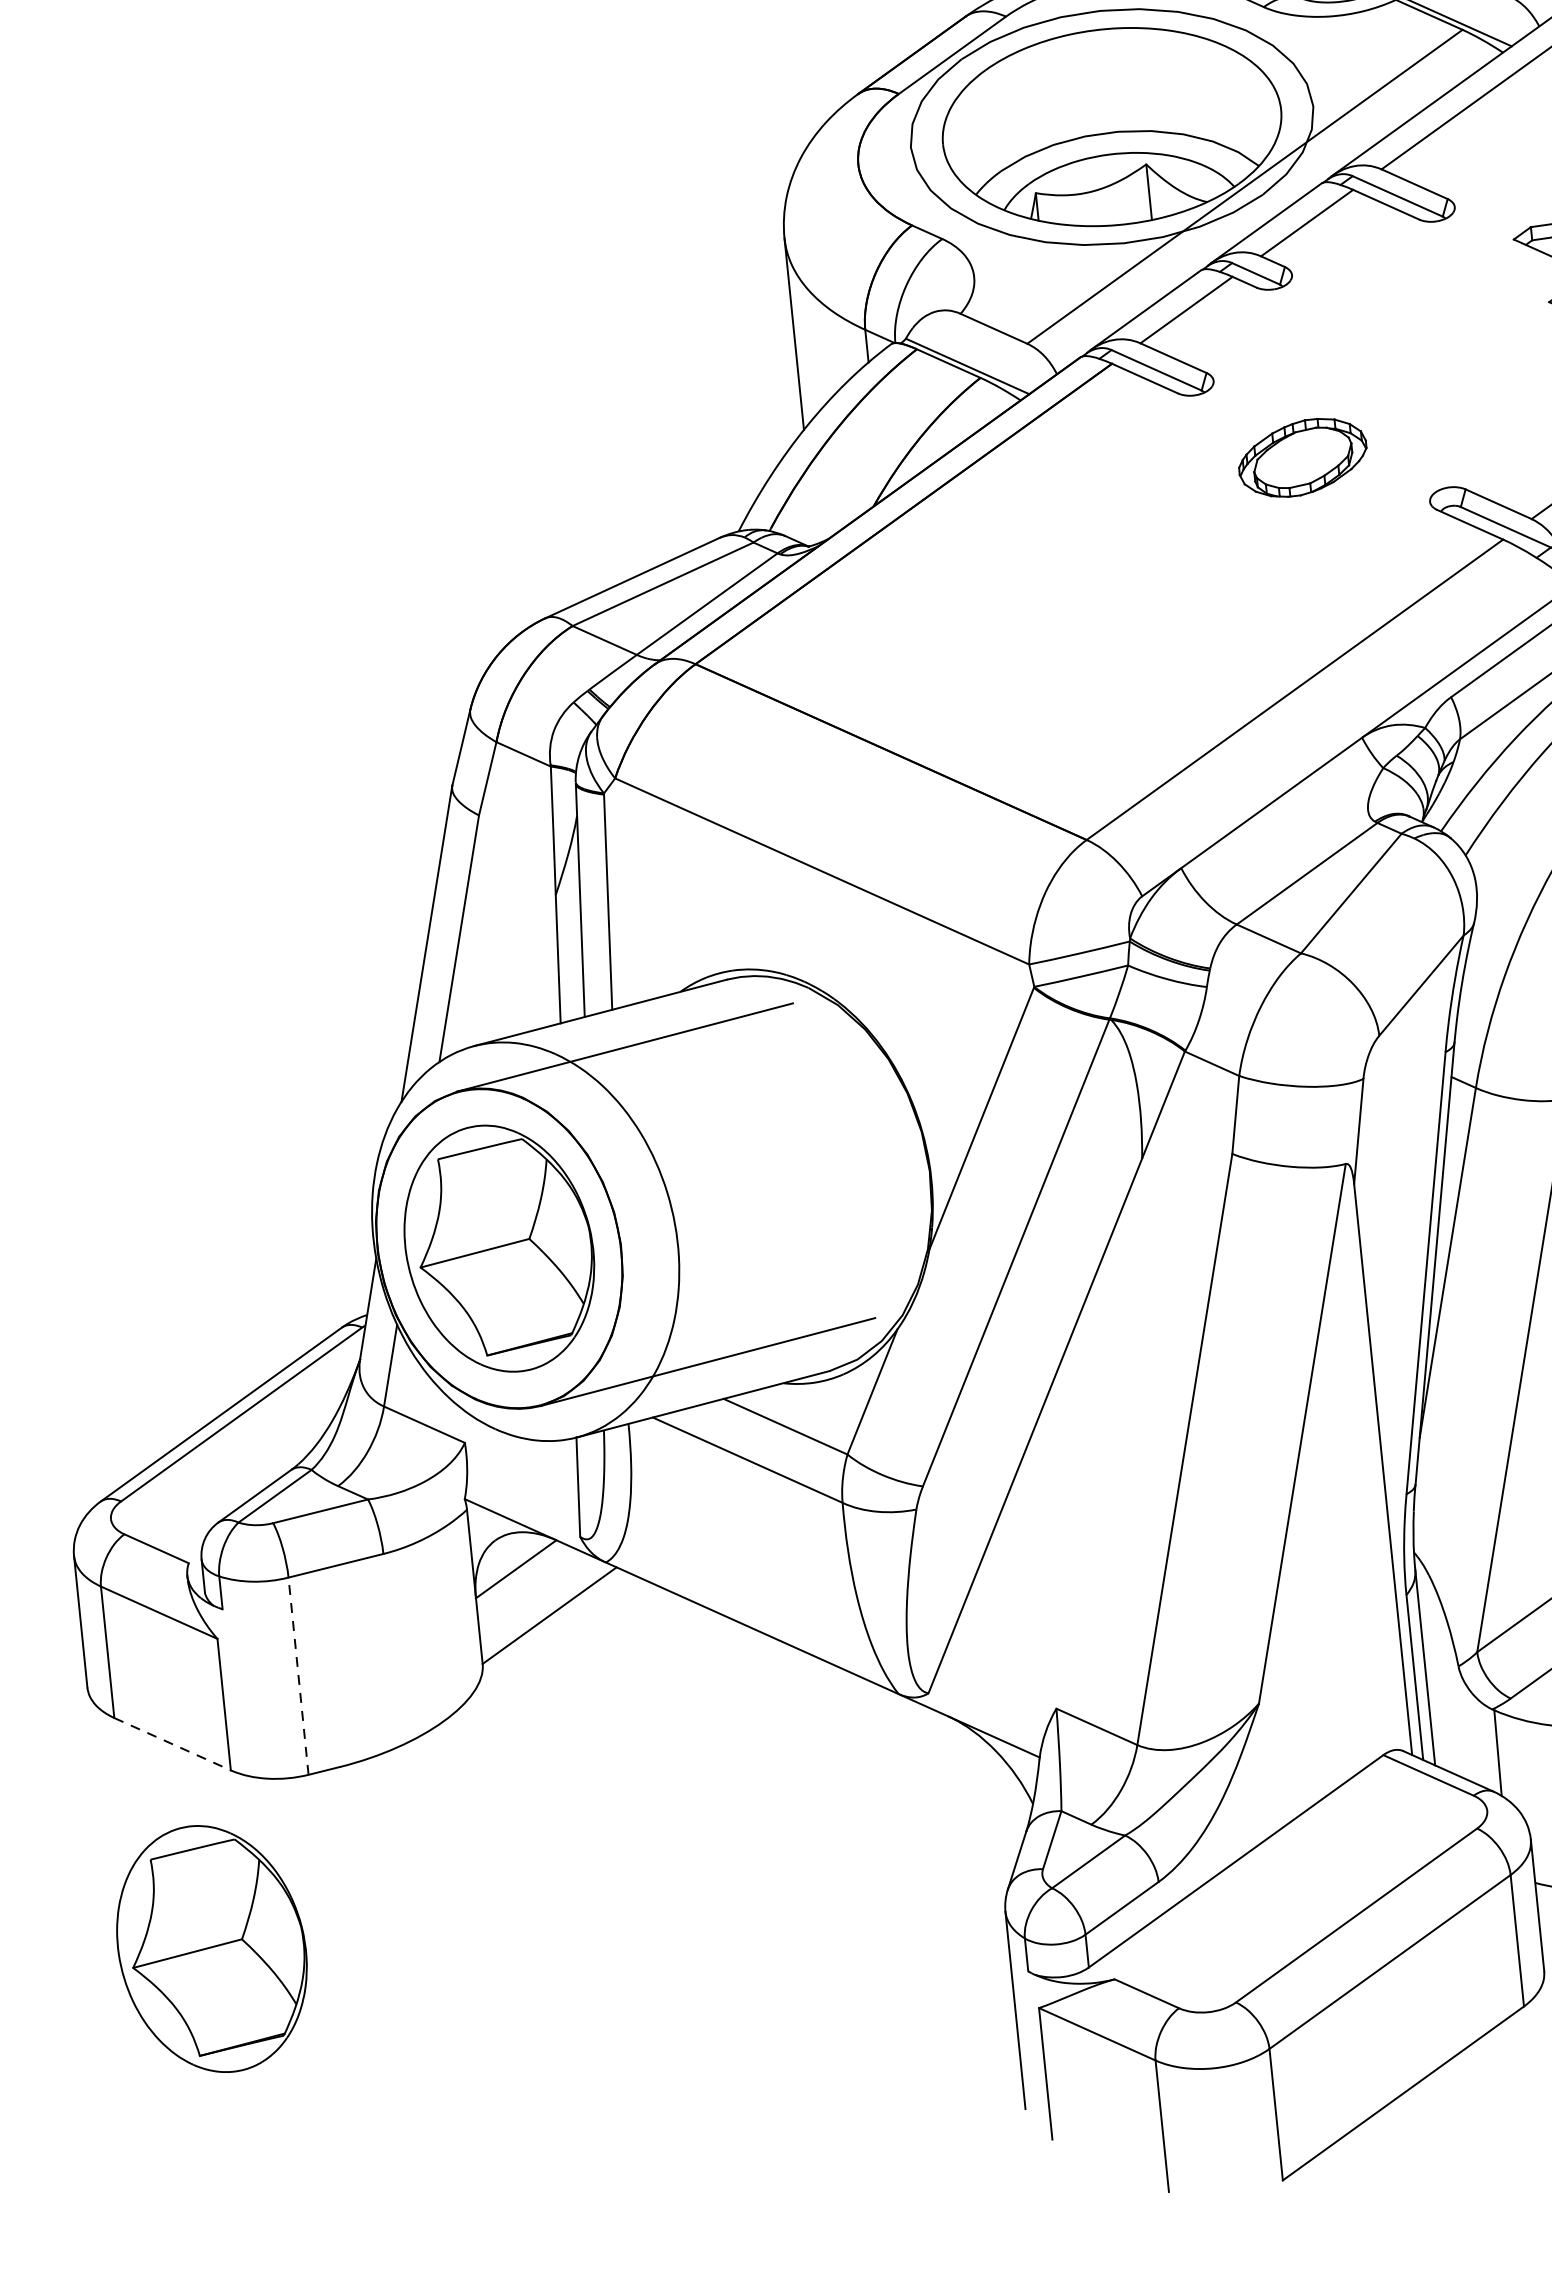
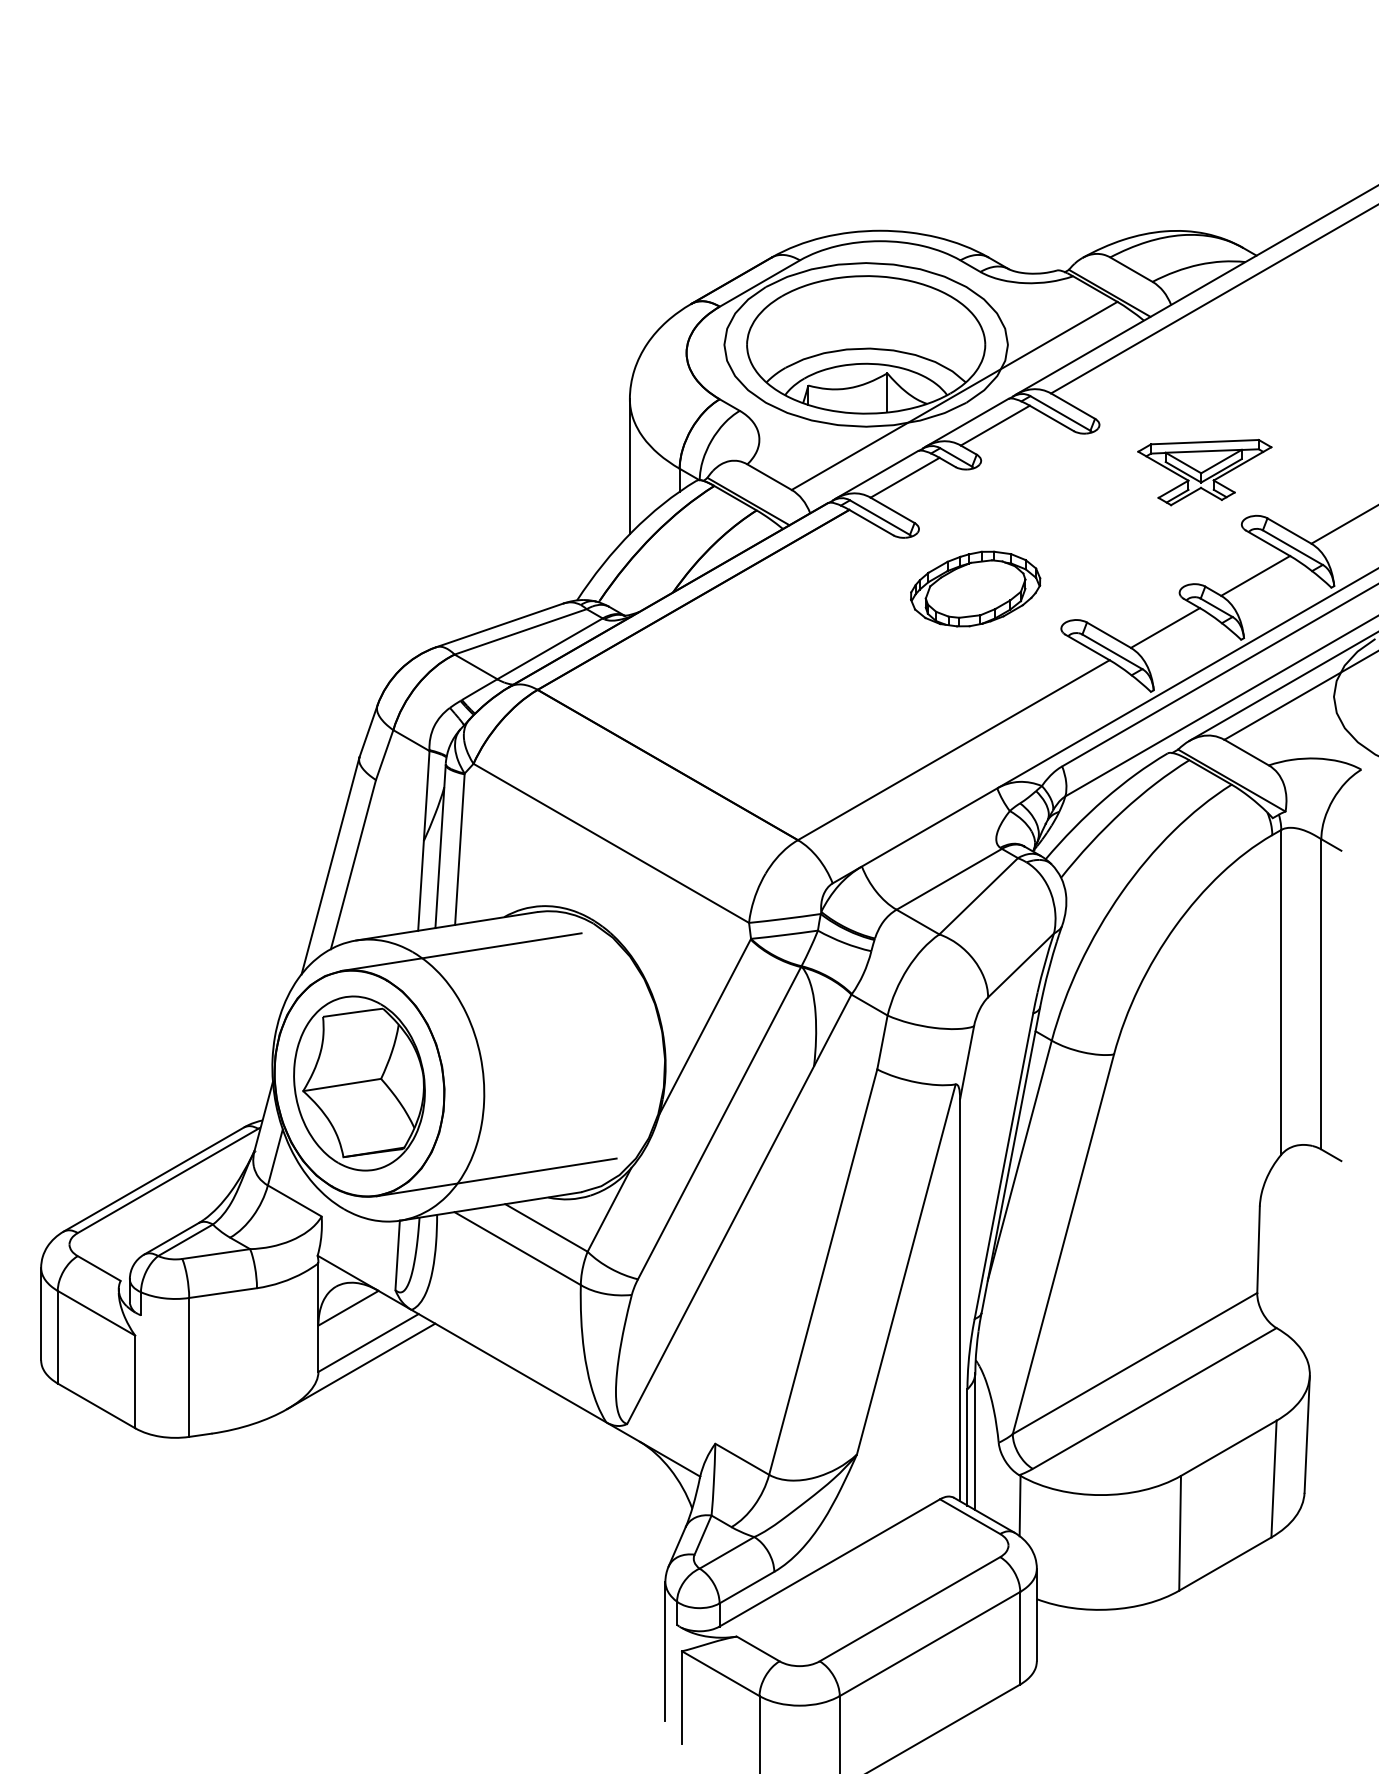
part: (1302, 457) -> (975, 588), size x1.43
line: (543, 1650) -> (361, 1366), added
line: (298, 1674) -> (189, 1366), dashed -> solid
line: (172, 1743) -> (96, 1405), dashed -> solid
part: (211, 1948) -> (109, 1551), removed

